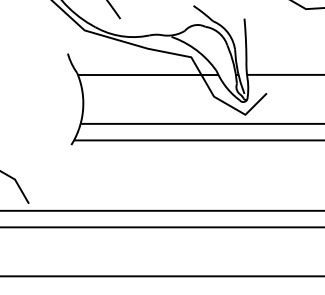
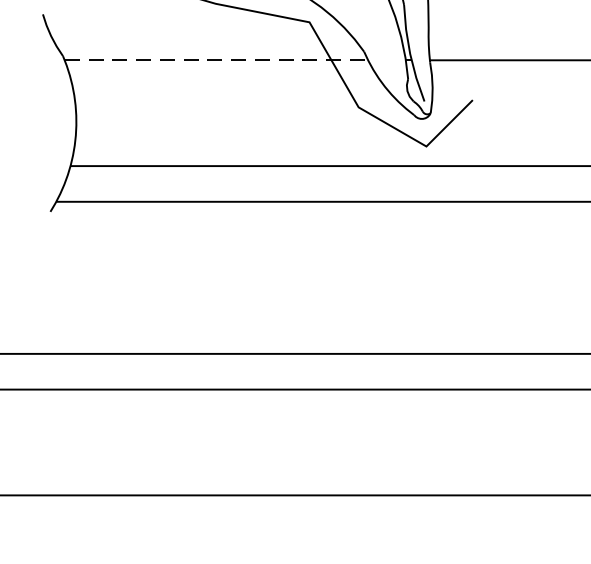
line: (148, 74) -> (217, 59), solid -> dashed

